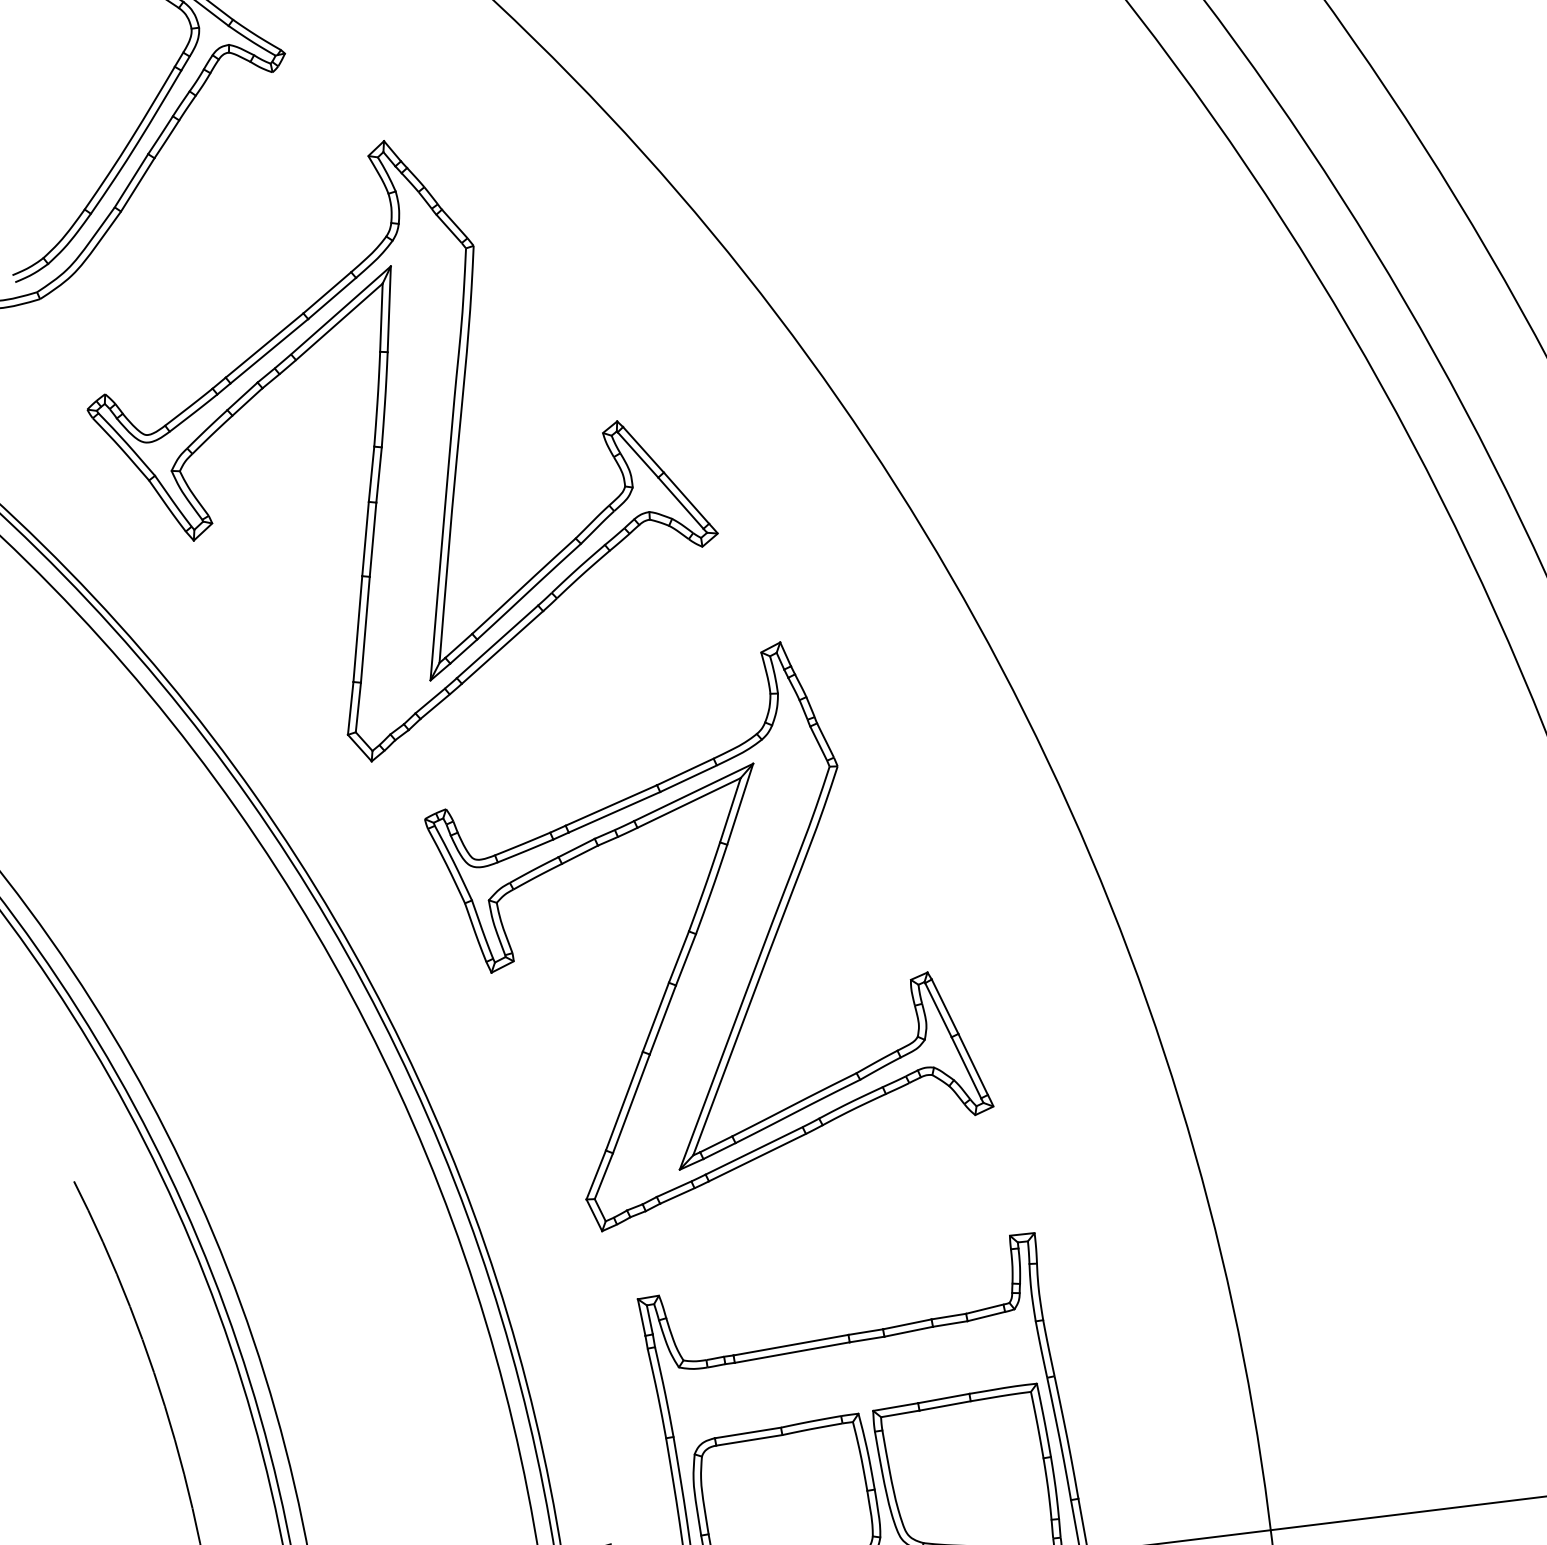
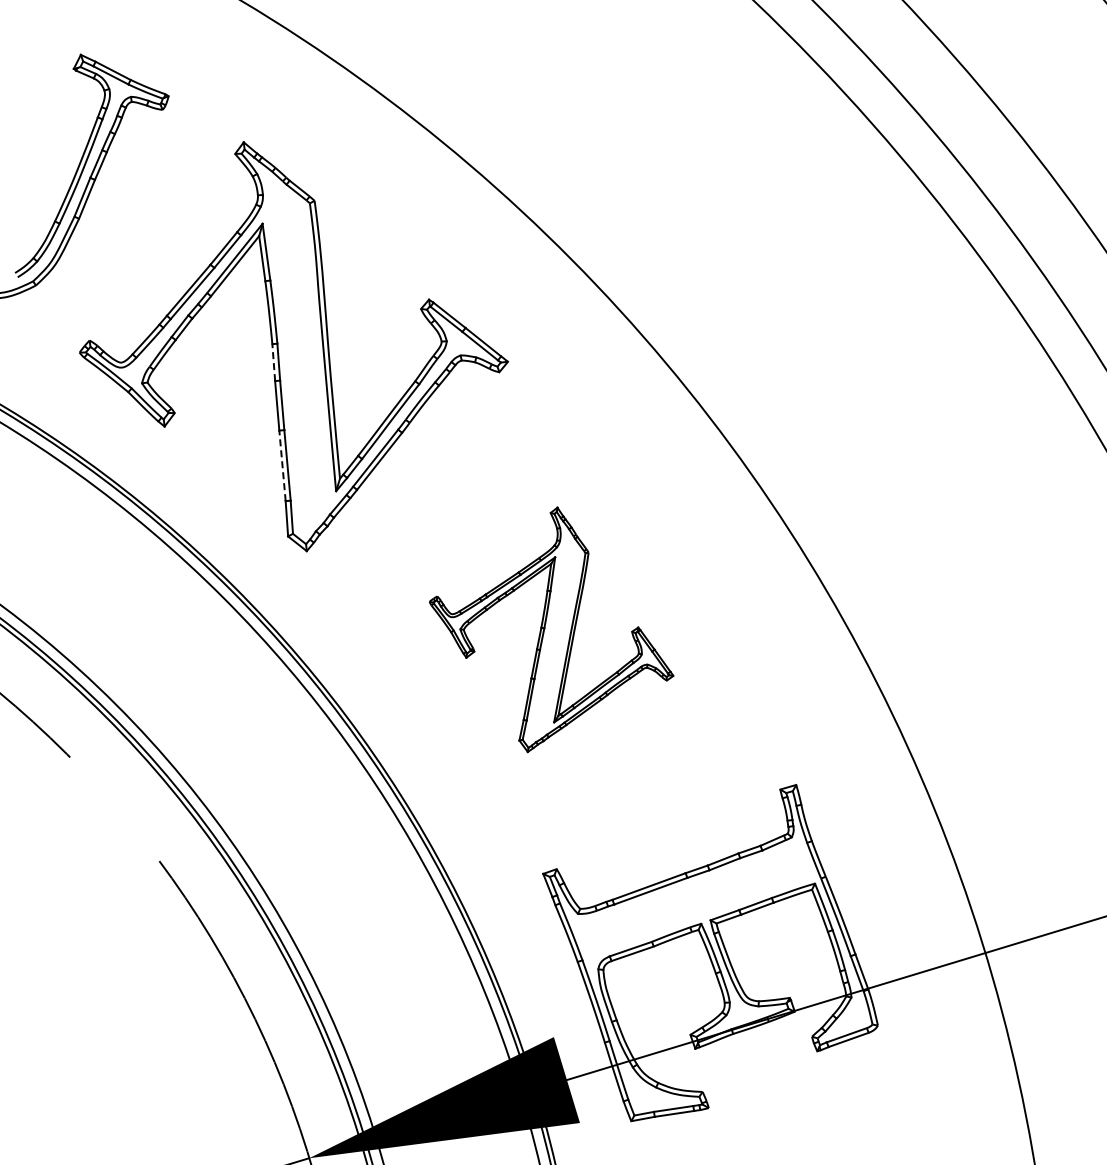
line: (371, 474) -> (273, 362), solid -> dashed
line: (357, 628) -> (282, 465), solid -> dashed
part: (713, 940) -> (551, 629), size x0.6

